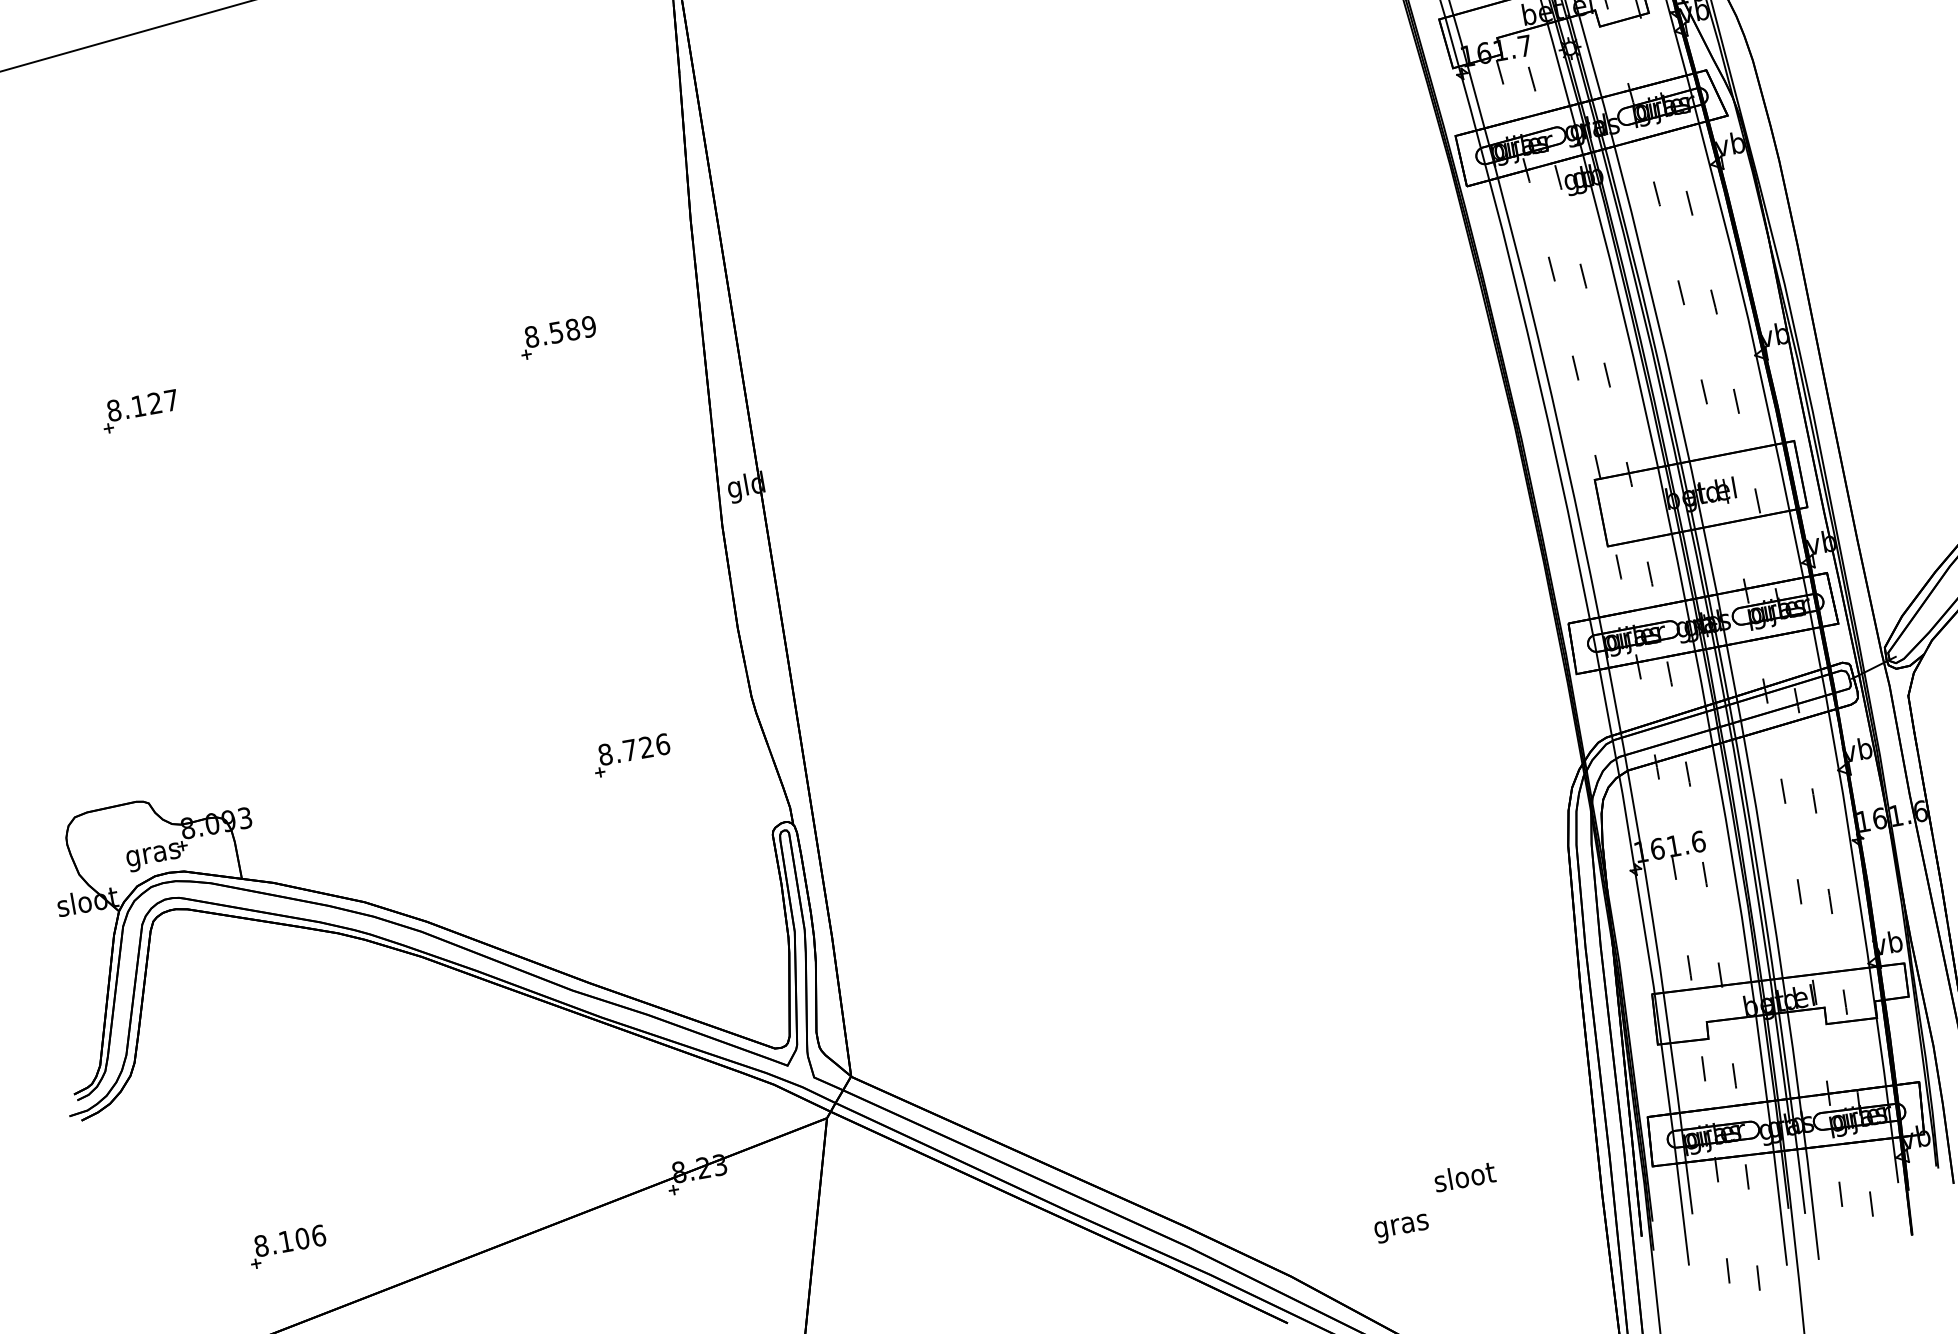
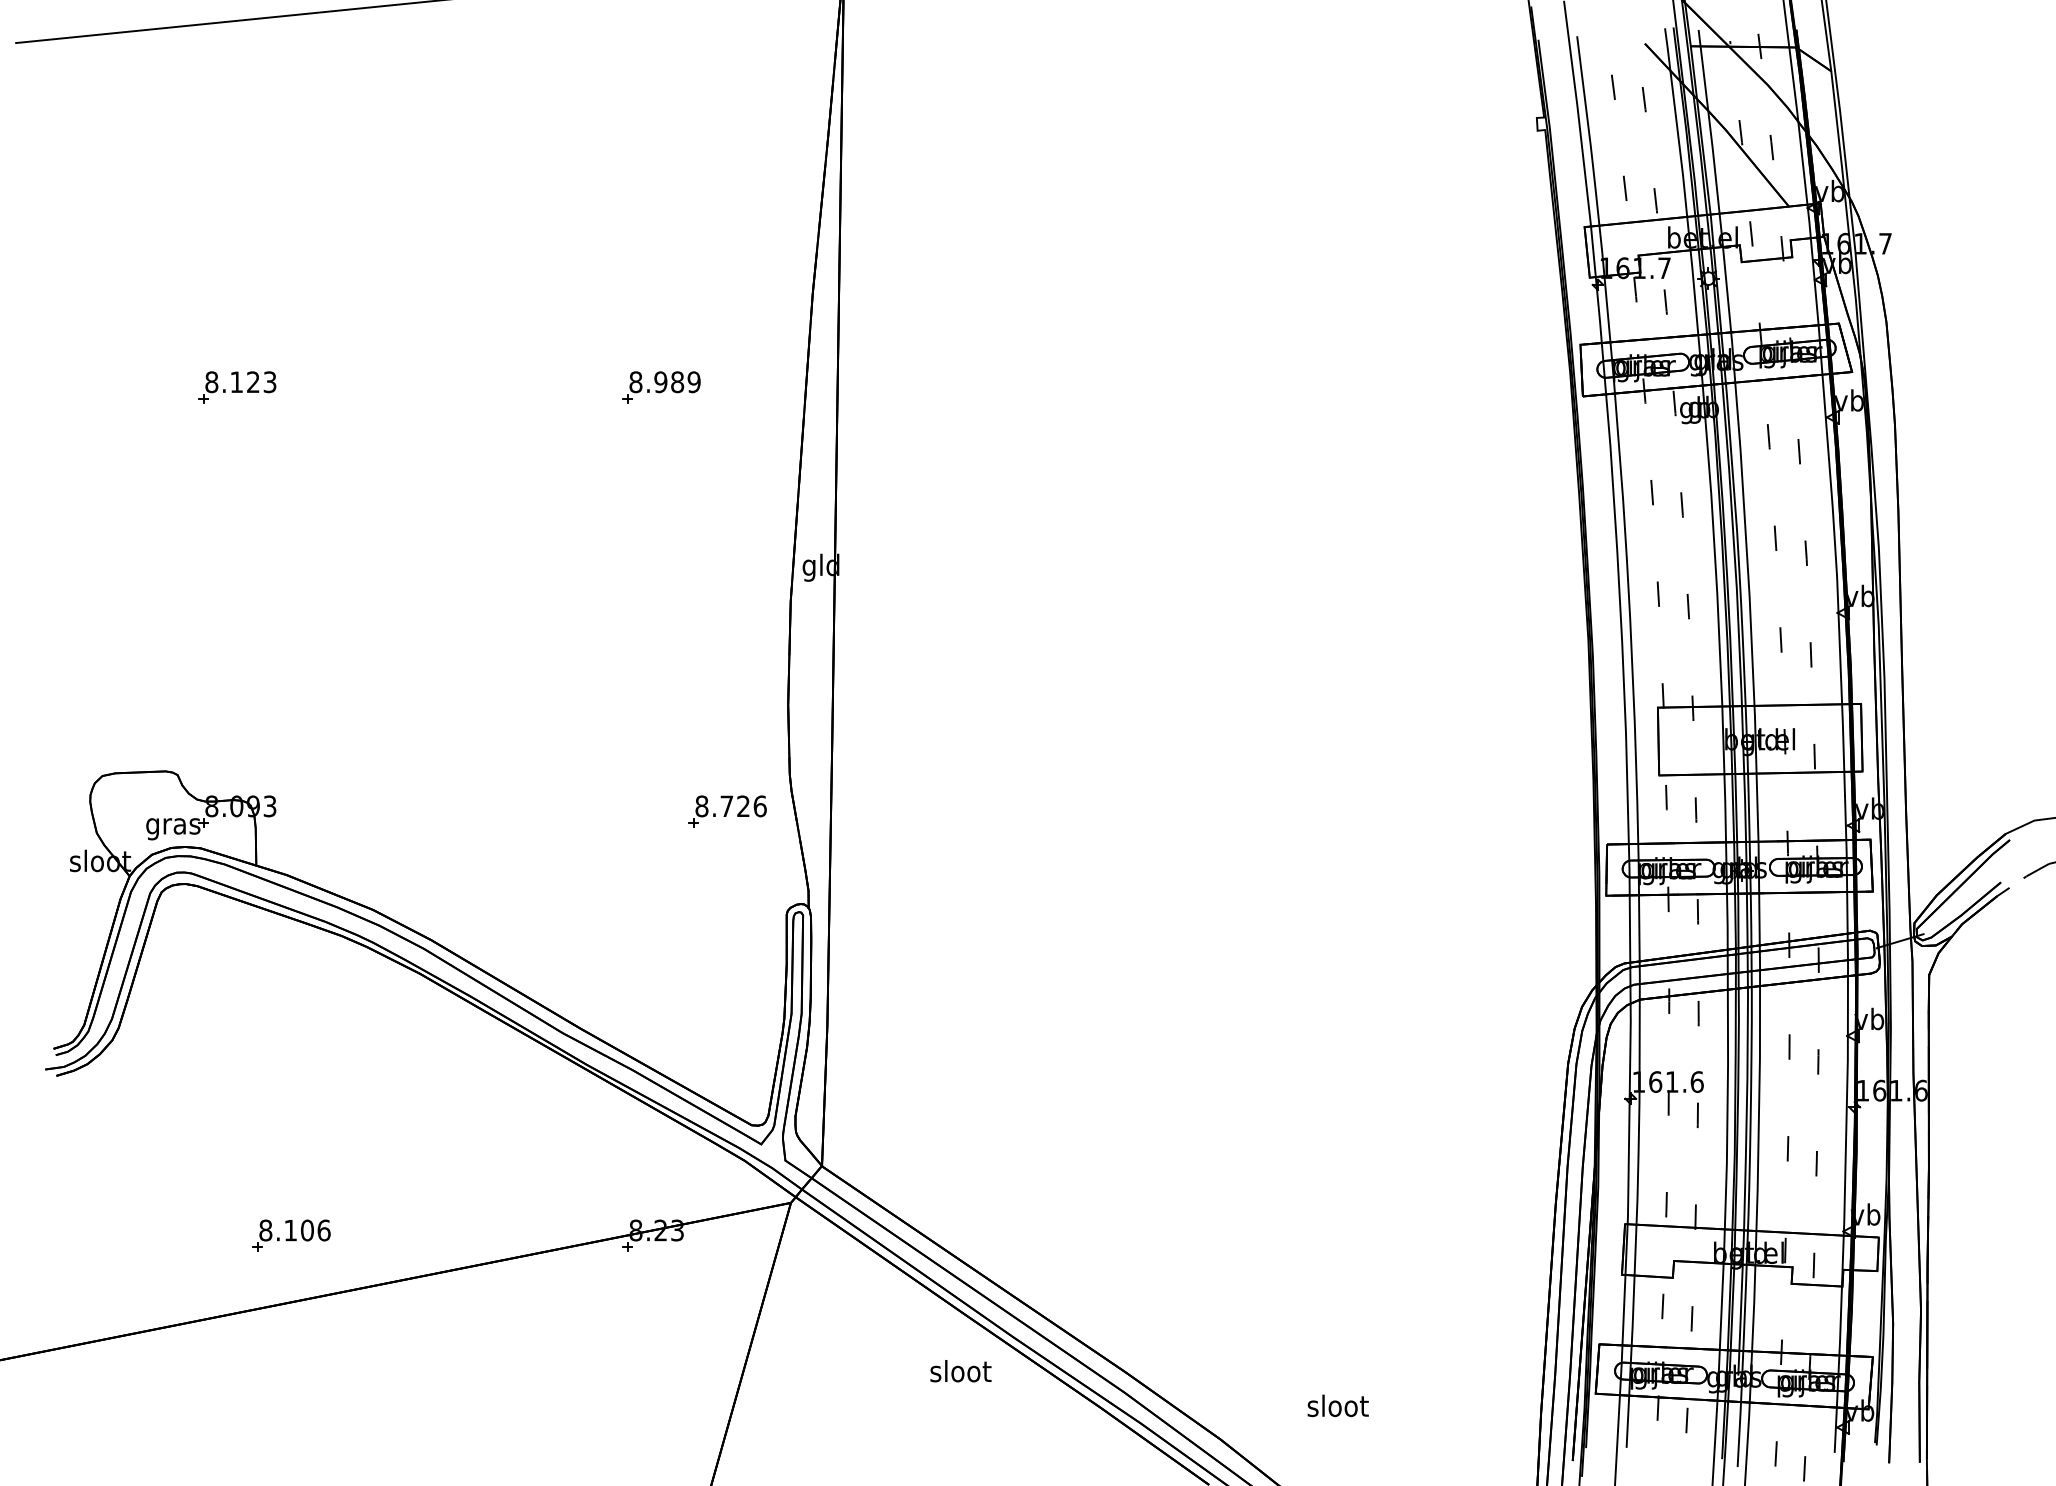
text: (555, 331) -> (660, 381), 8.589 -> 8.989
text: (171, 400) -> (269, 382), 8.127 -> 8.123
part: (631, 755) -> (727, 811), moved
text: (1464, 1176) -> (960, 1371), moved
text: (1400, 1225) -> (1337, 1408), gras -> sloot
part: (287, 1246) -> (291, 1235), moved

